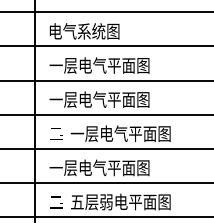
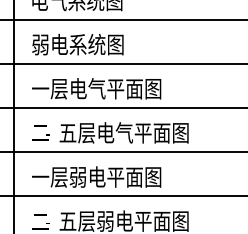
text: (99, 65) -> (96, 44), 一层电气平面图 -> 弱电系统图
text: (77, 134) -> (68, 133), 一层电气平面图 -> 五层电气平面图
text: (92, 167) -> (87, 176), 一层电气平面图 -> 一层弱电平面图

